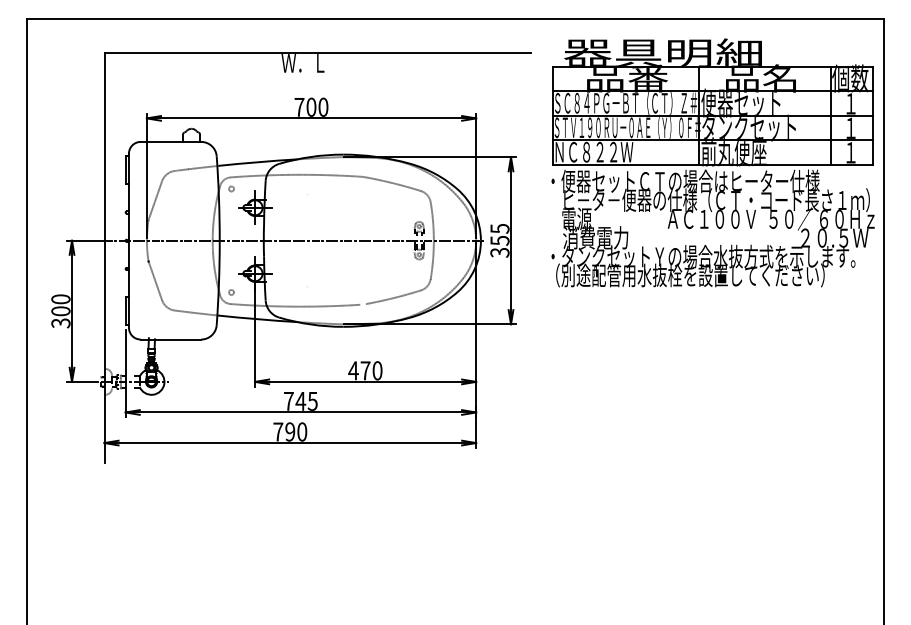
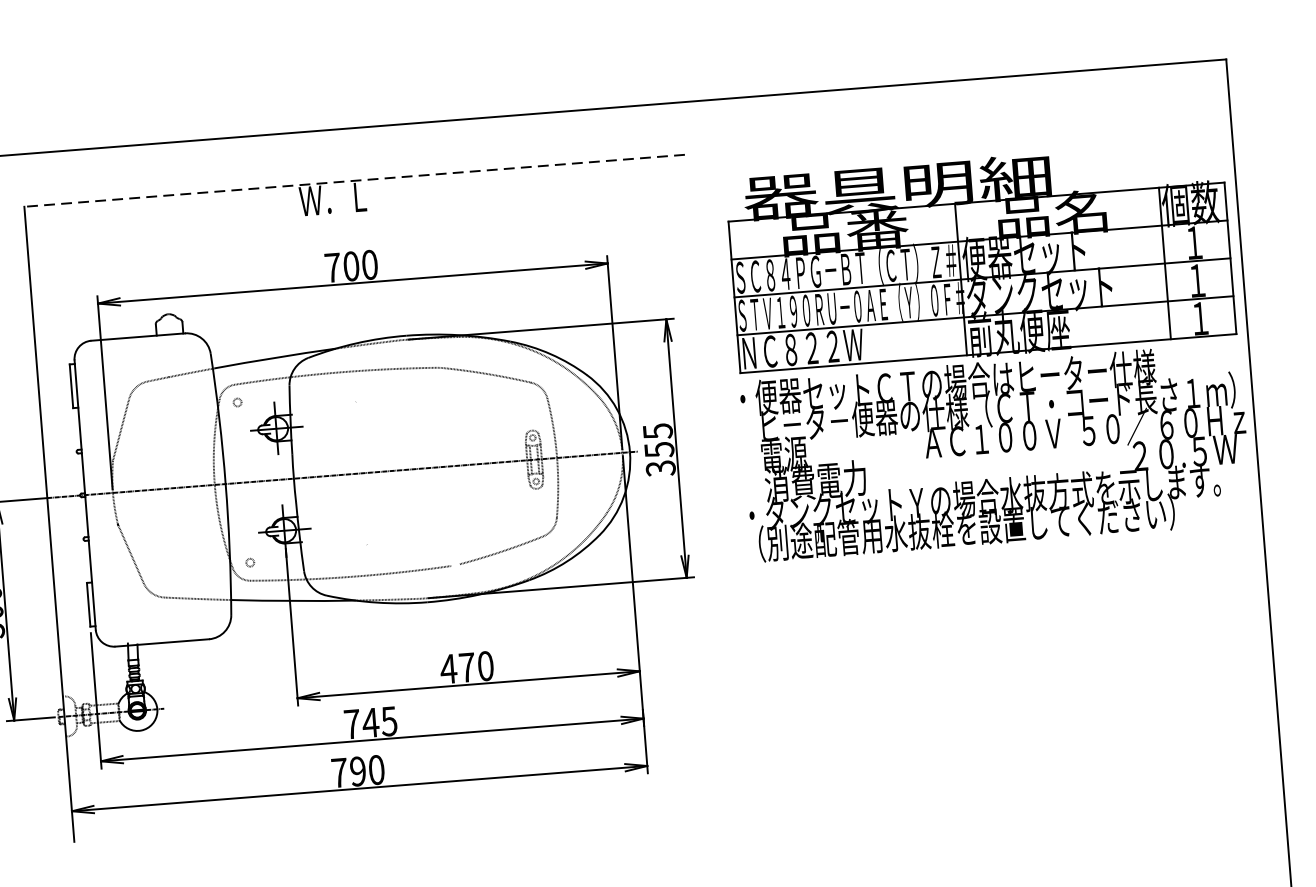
line: (317, 52) -> (354, 180), solid -> dashed
part: (712, 162) -> (987, 350), moved

